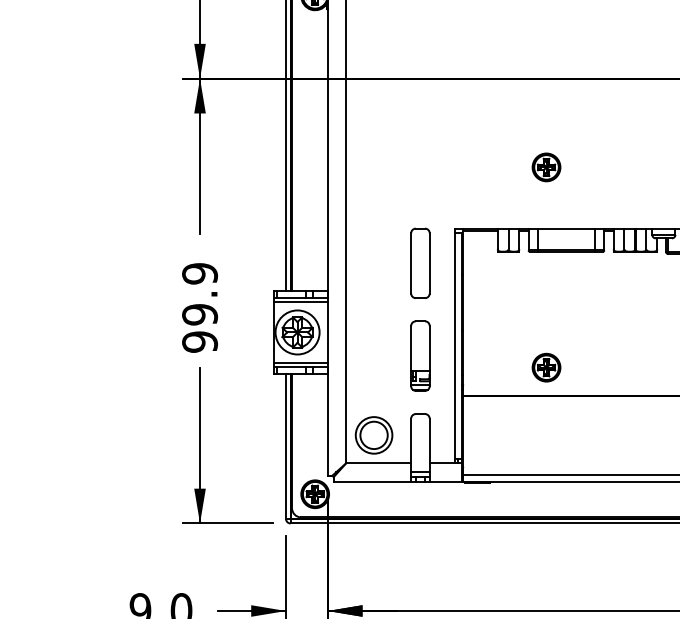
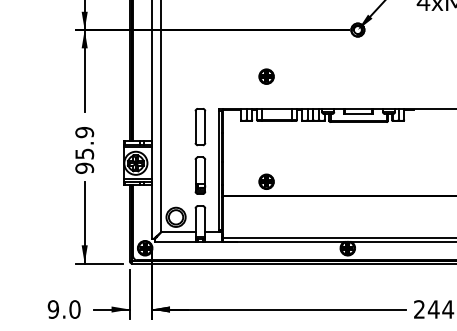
text: (199, 313) -> (84, 153), 99.9 -> 95.9

